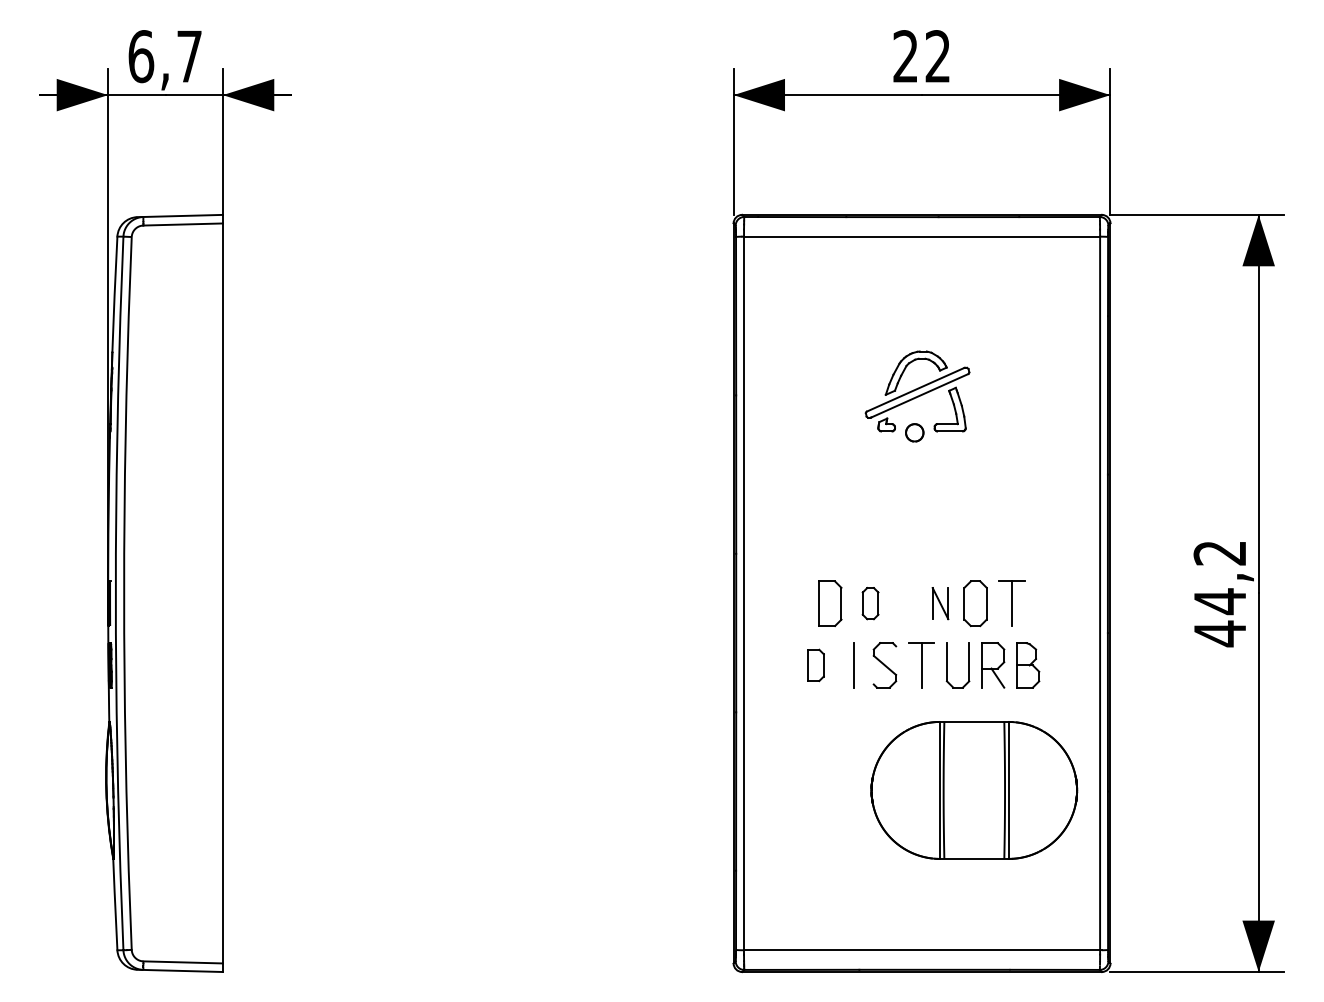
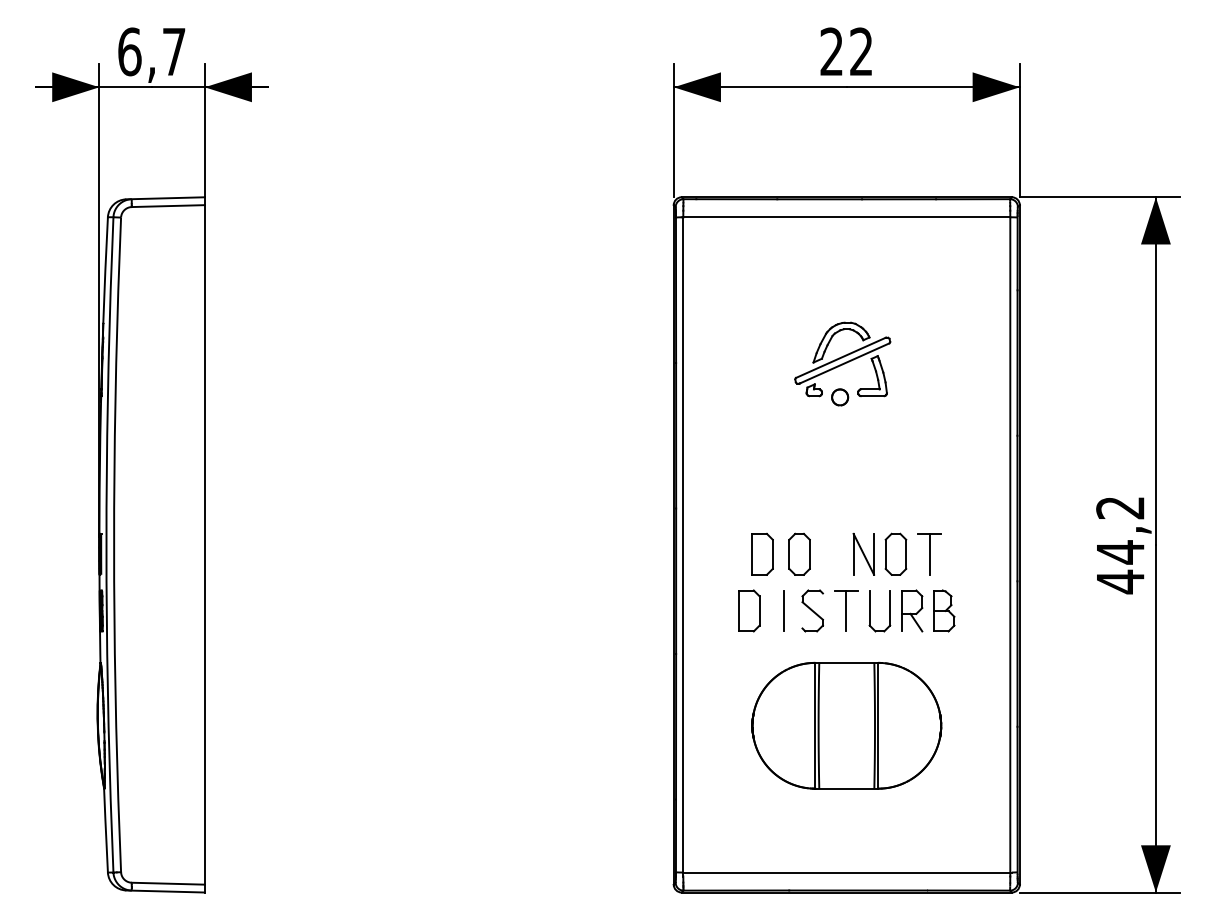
part: (870, 602) -> (799, 553), size x1.43
part: (940, 602) -> (863, 553), size x1.43
part: (816, 664) -> (749, 610), size x1.43
part: (973, 790) -> (846, 725), moved

